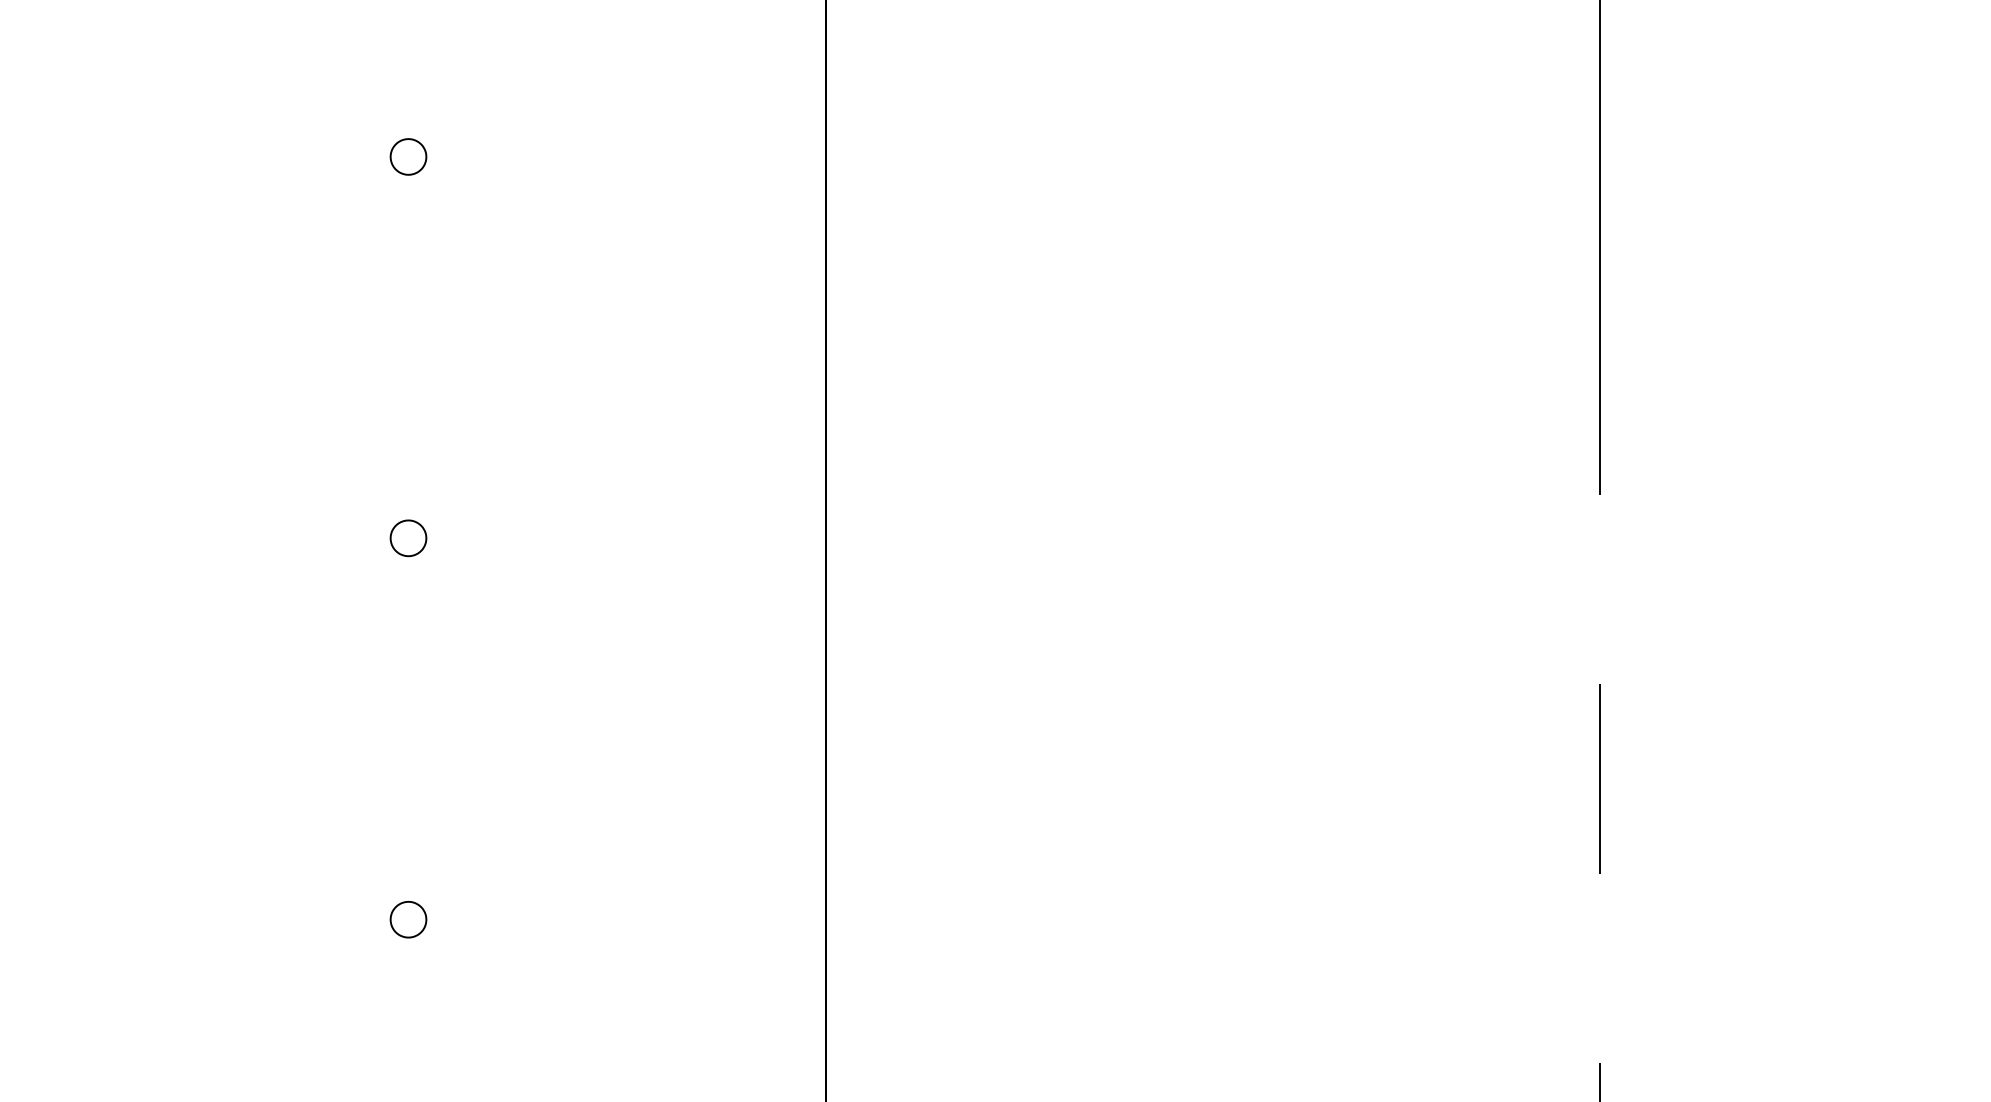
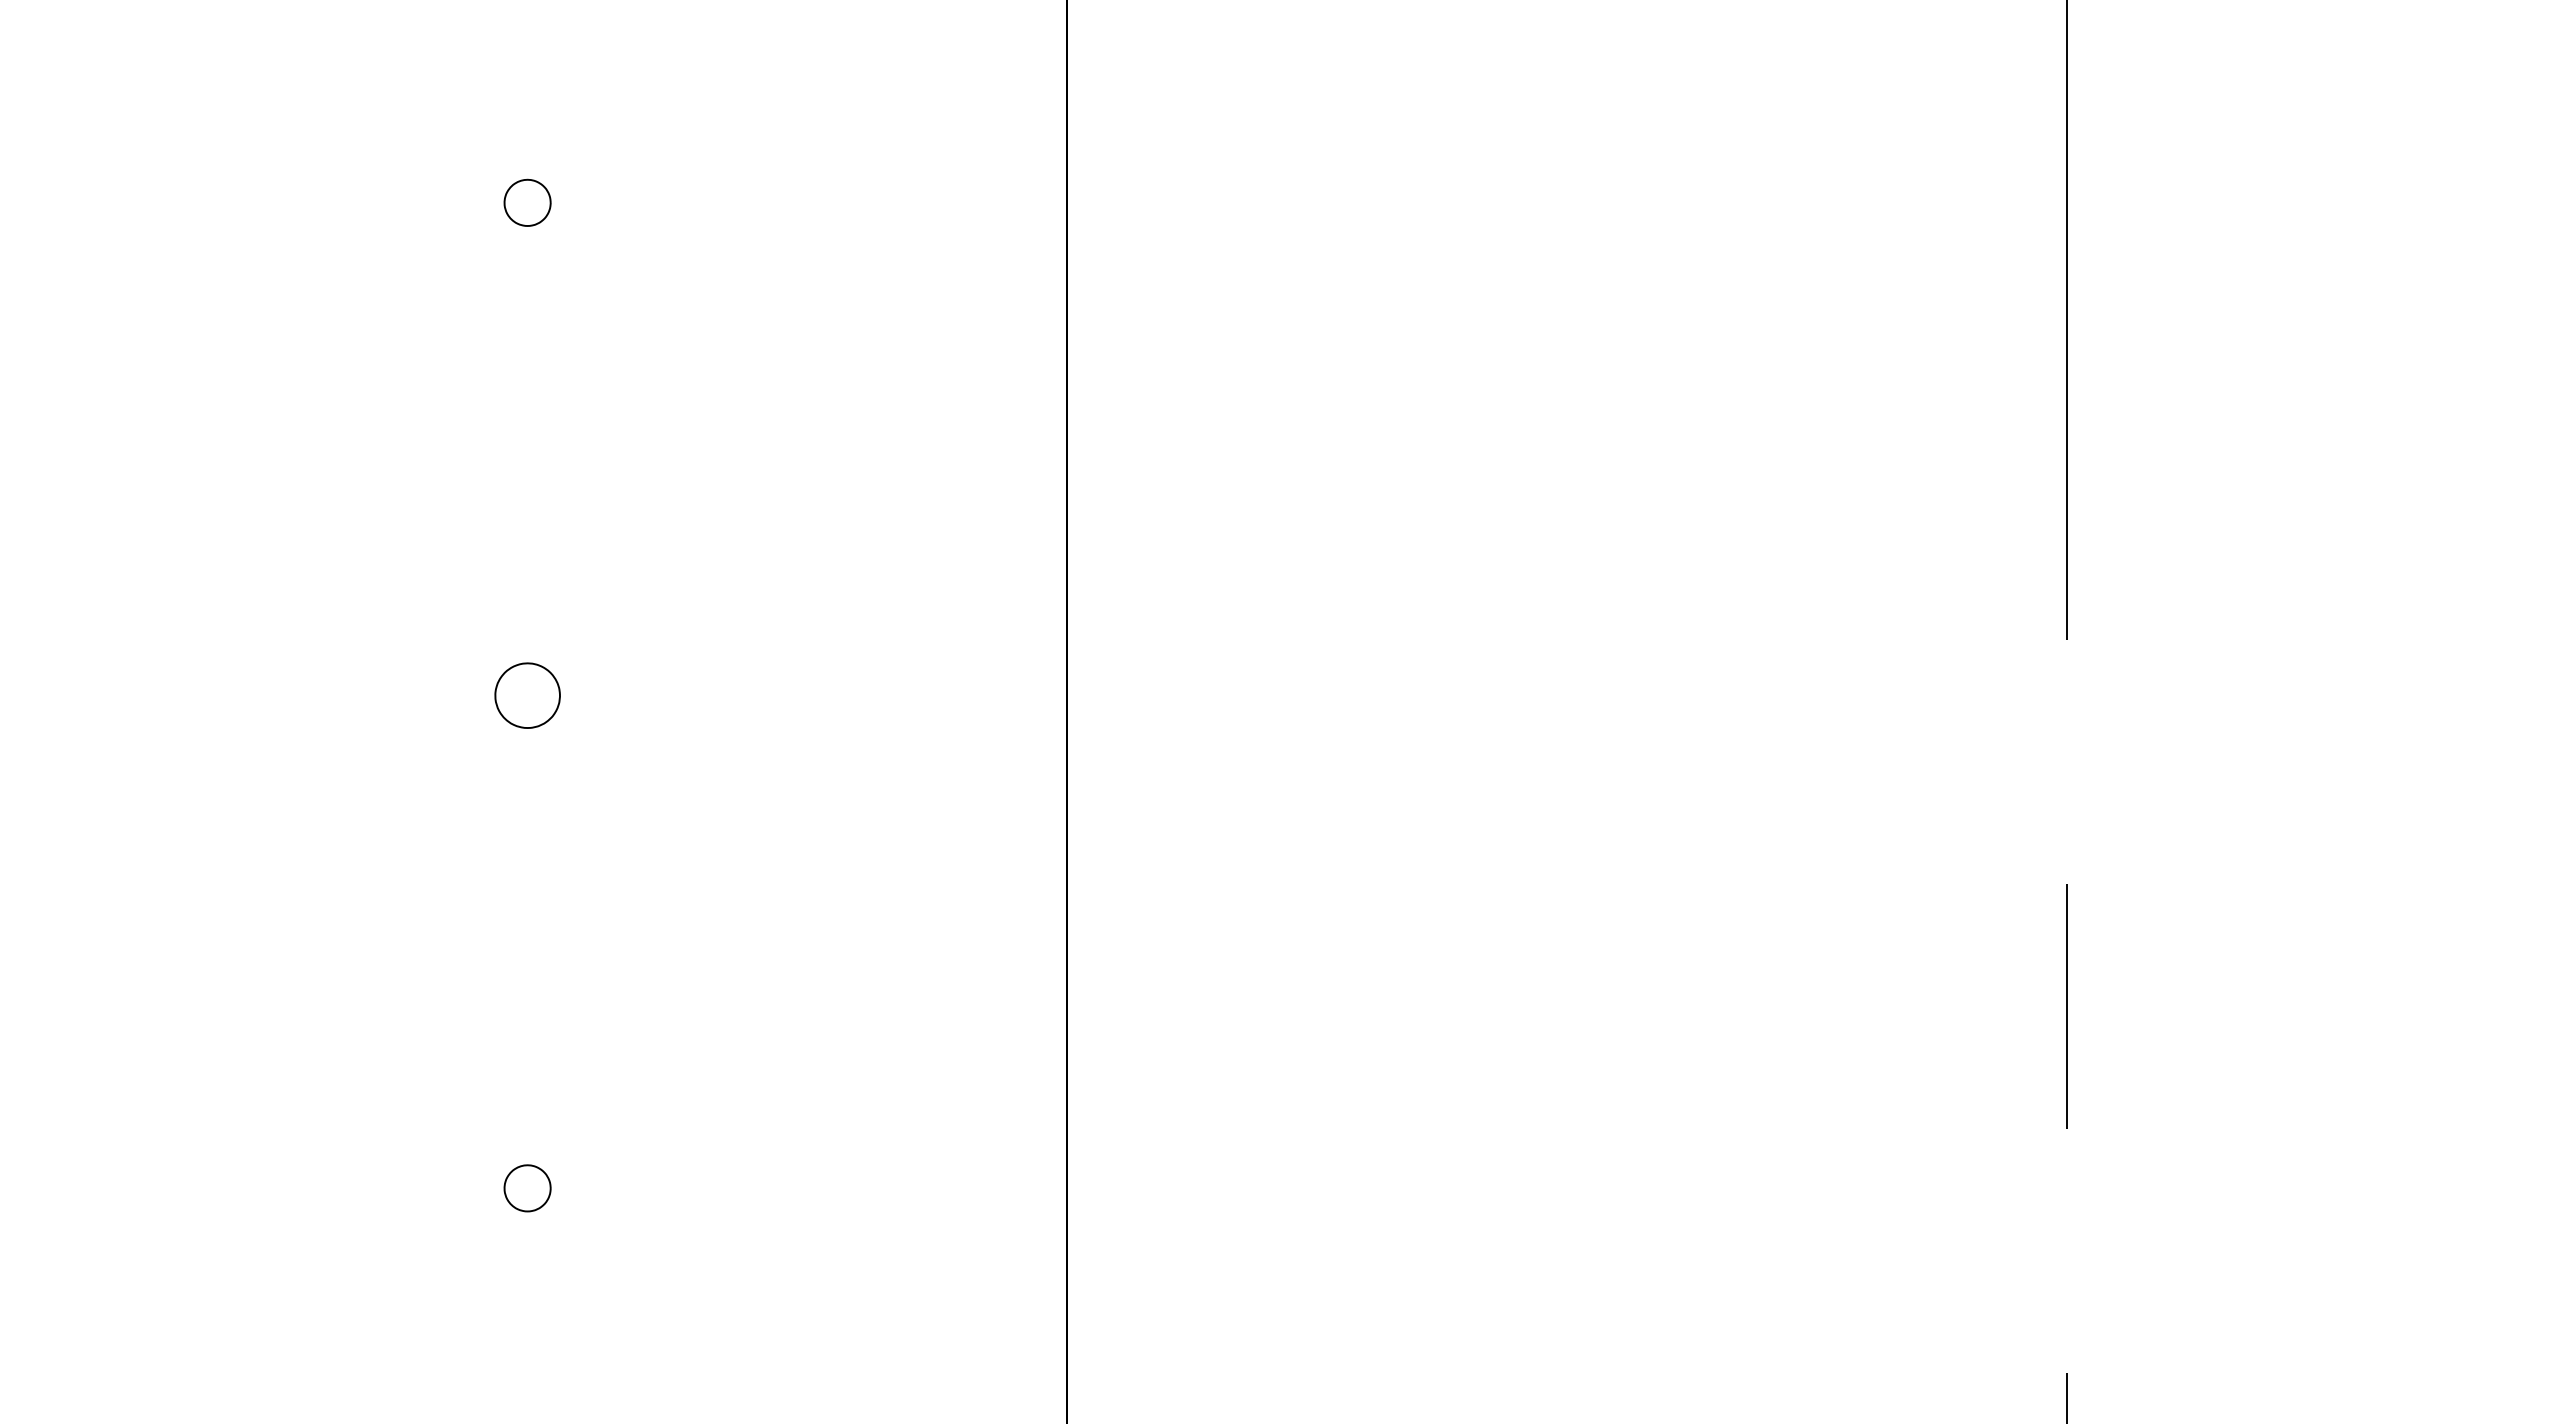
part: (408, 538) -> (527, 695), size x1.4

